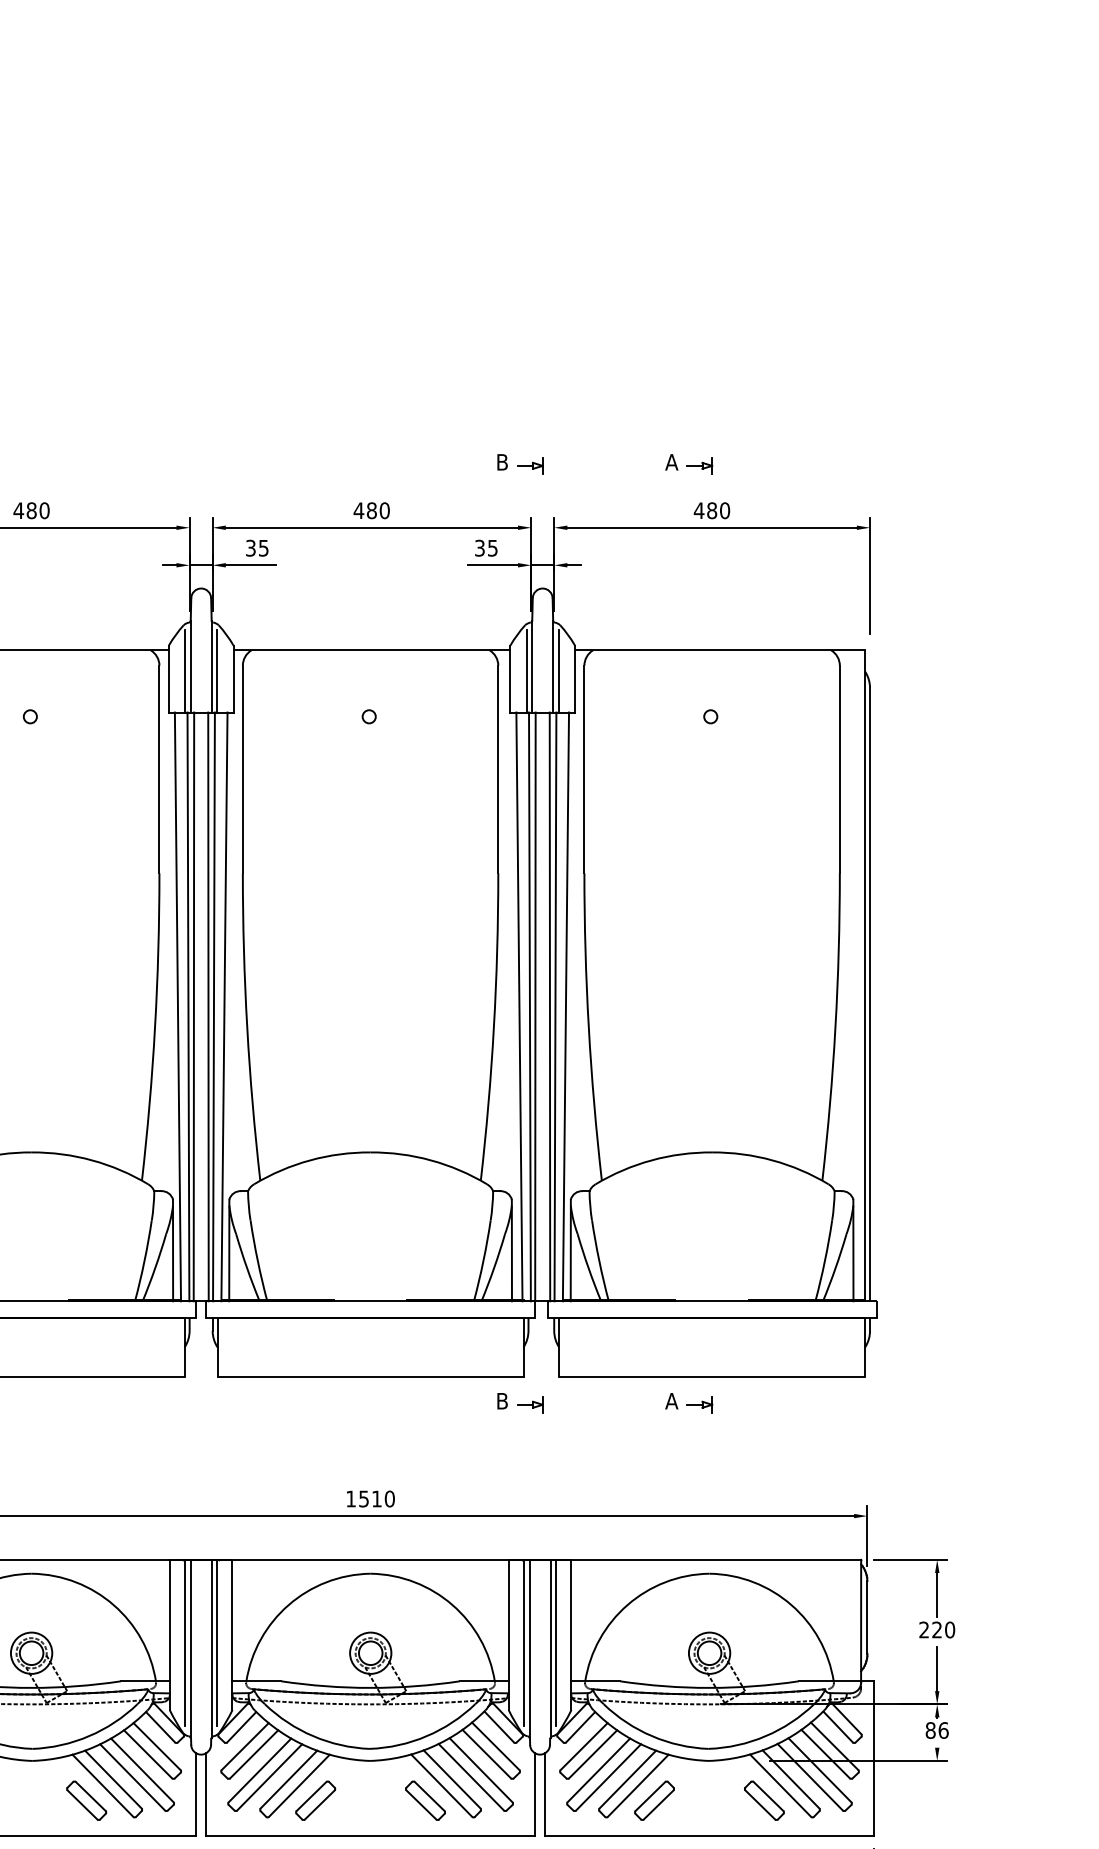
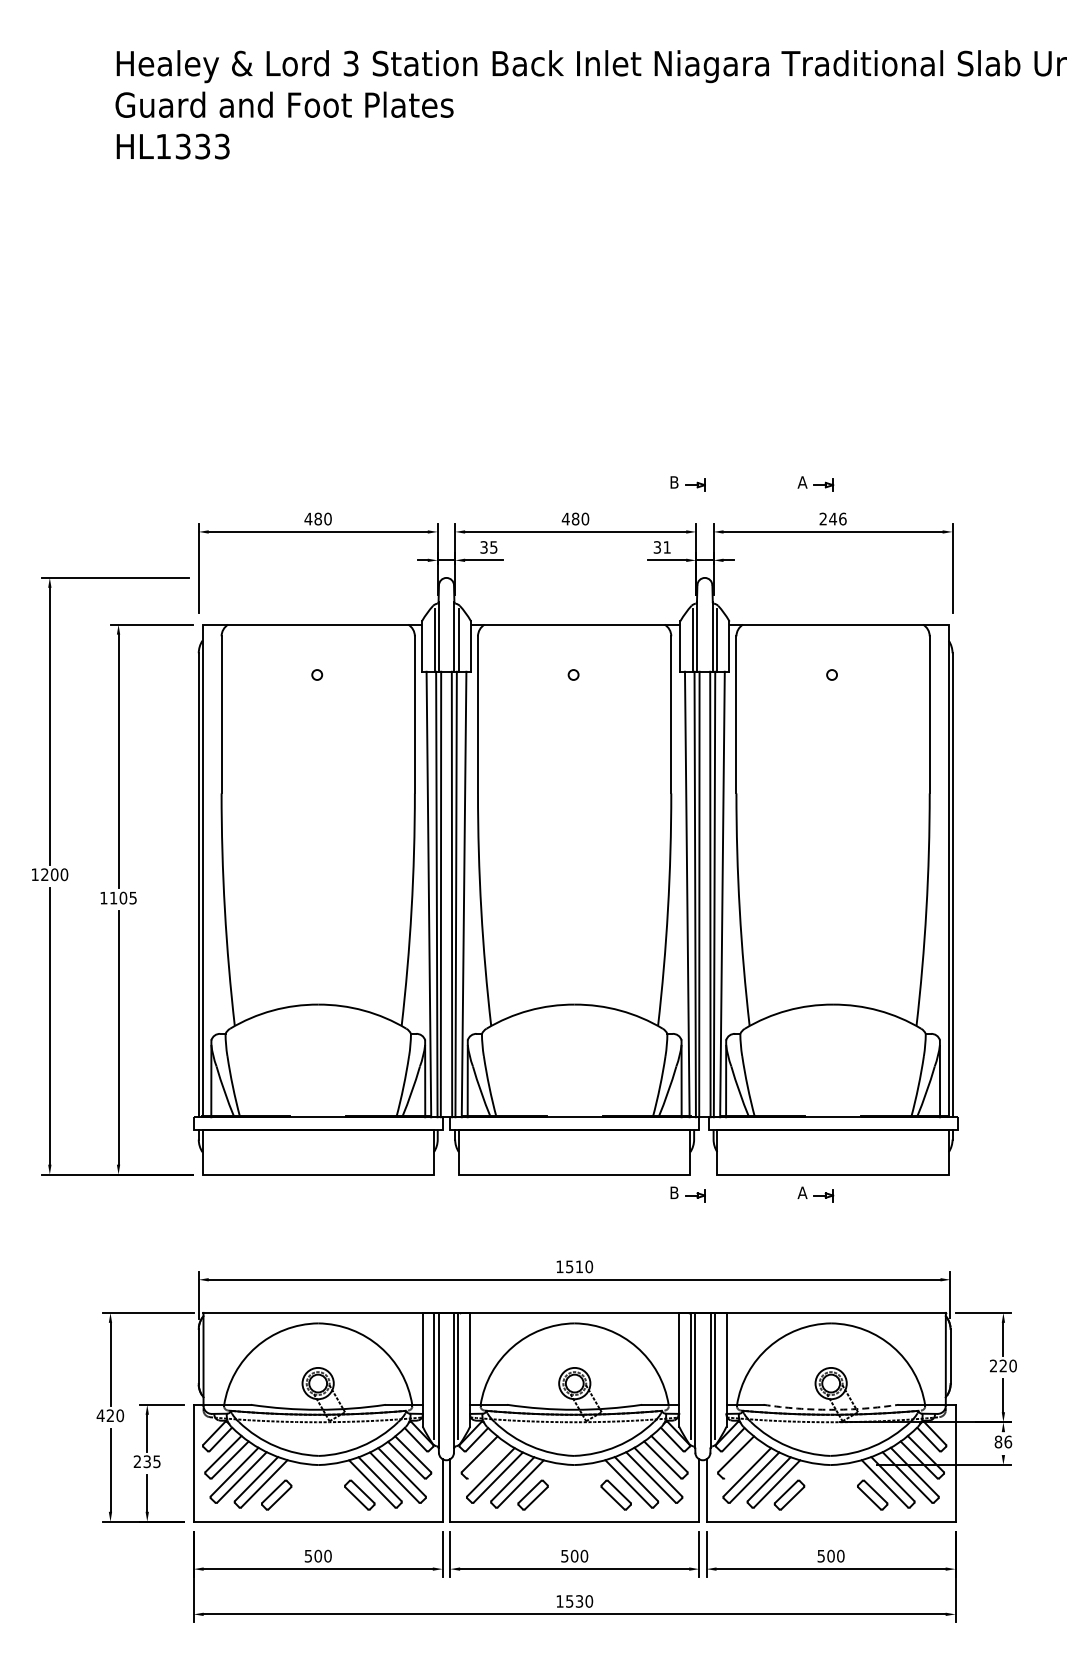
text: (711, 509) -> (832, 518), 480 -> 246
text: (491, 548) -> (666, 547), 35 -> 31
arc: (710, 1687) -> (831, 1409), solid -> dashed
line: (254, 1753) -> (486, 1459), removed
line: (592, 1753) -> (742, 1459), removed

